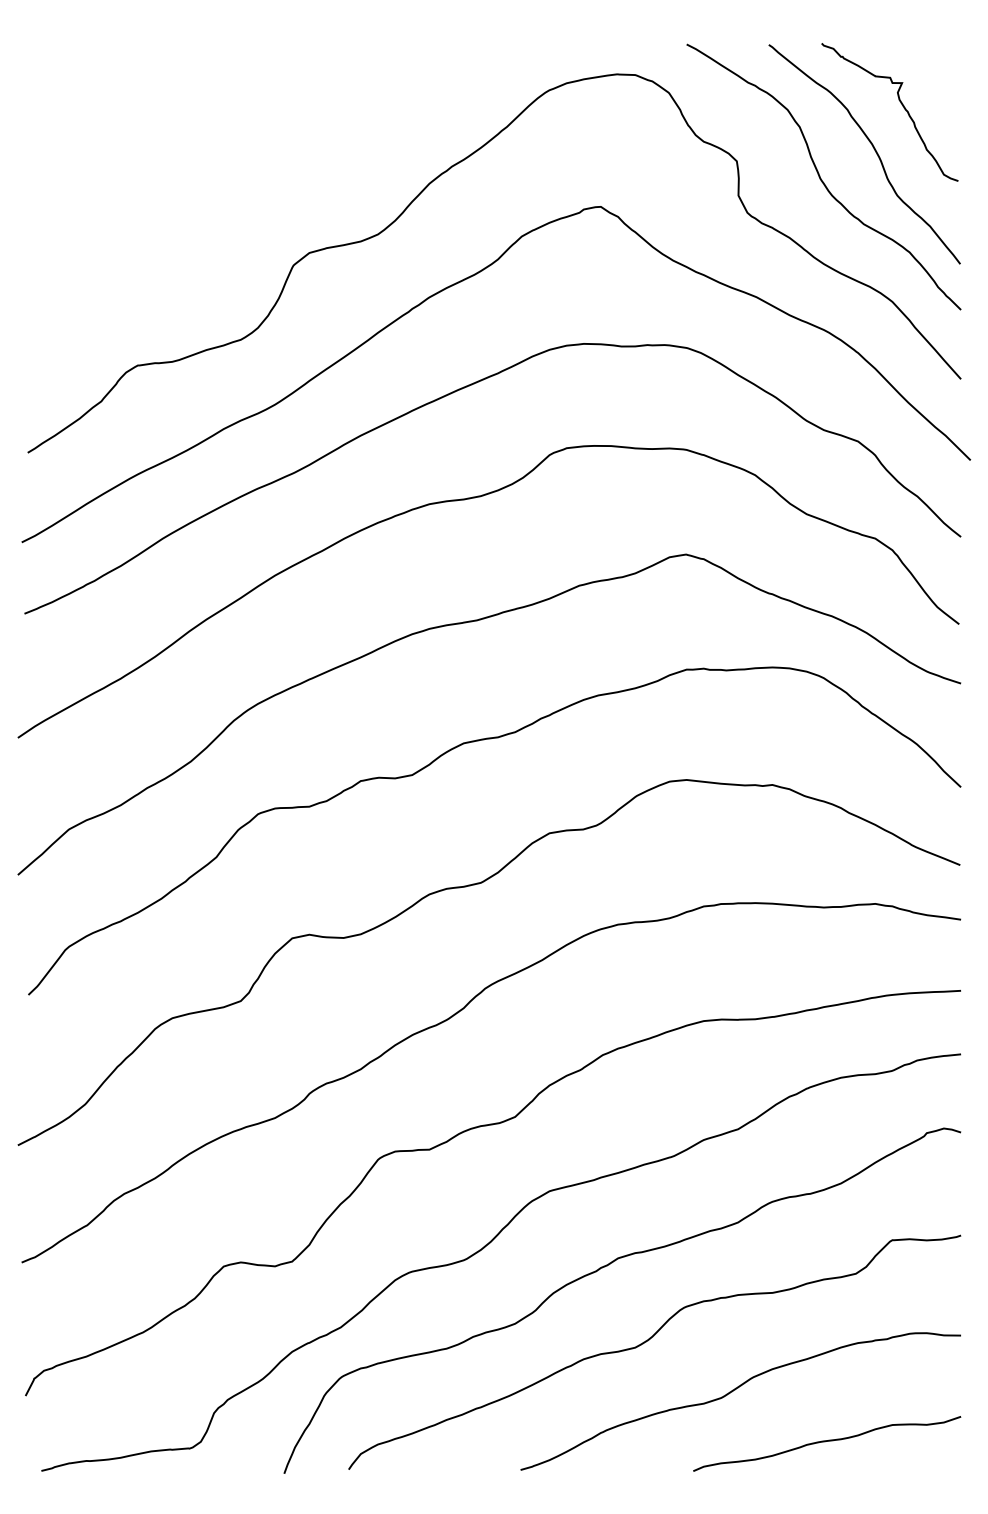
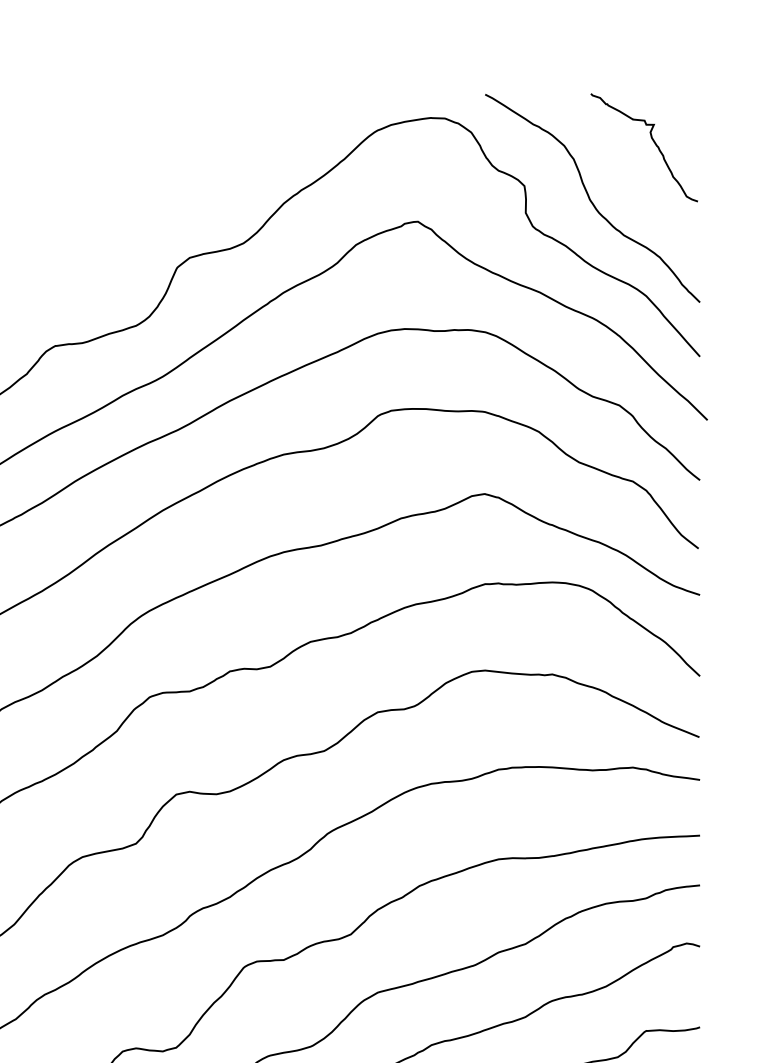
curve: (873, 149) -> (631, 176), removed

